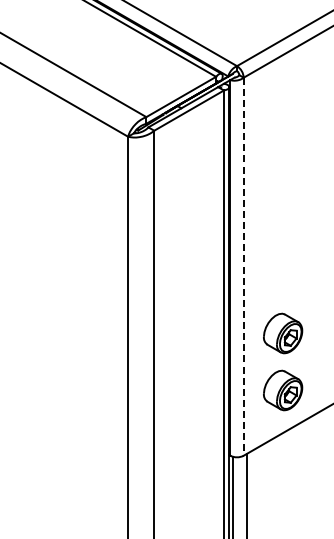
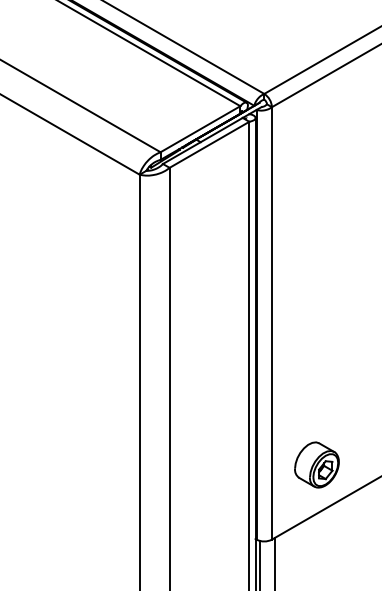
line: (243, 267) -> (271, 324), dashed -> solid
part: (283, 333) -> (317, 399), removed

